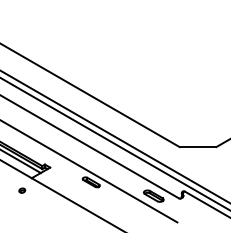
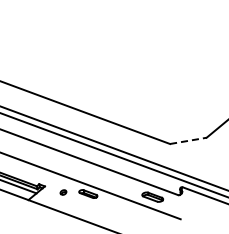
line: (198, 147) -> (188, 141), solid -> dashed
part: (22, 190) -> (63, 192), moved

